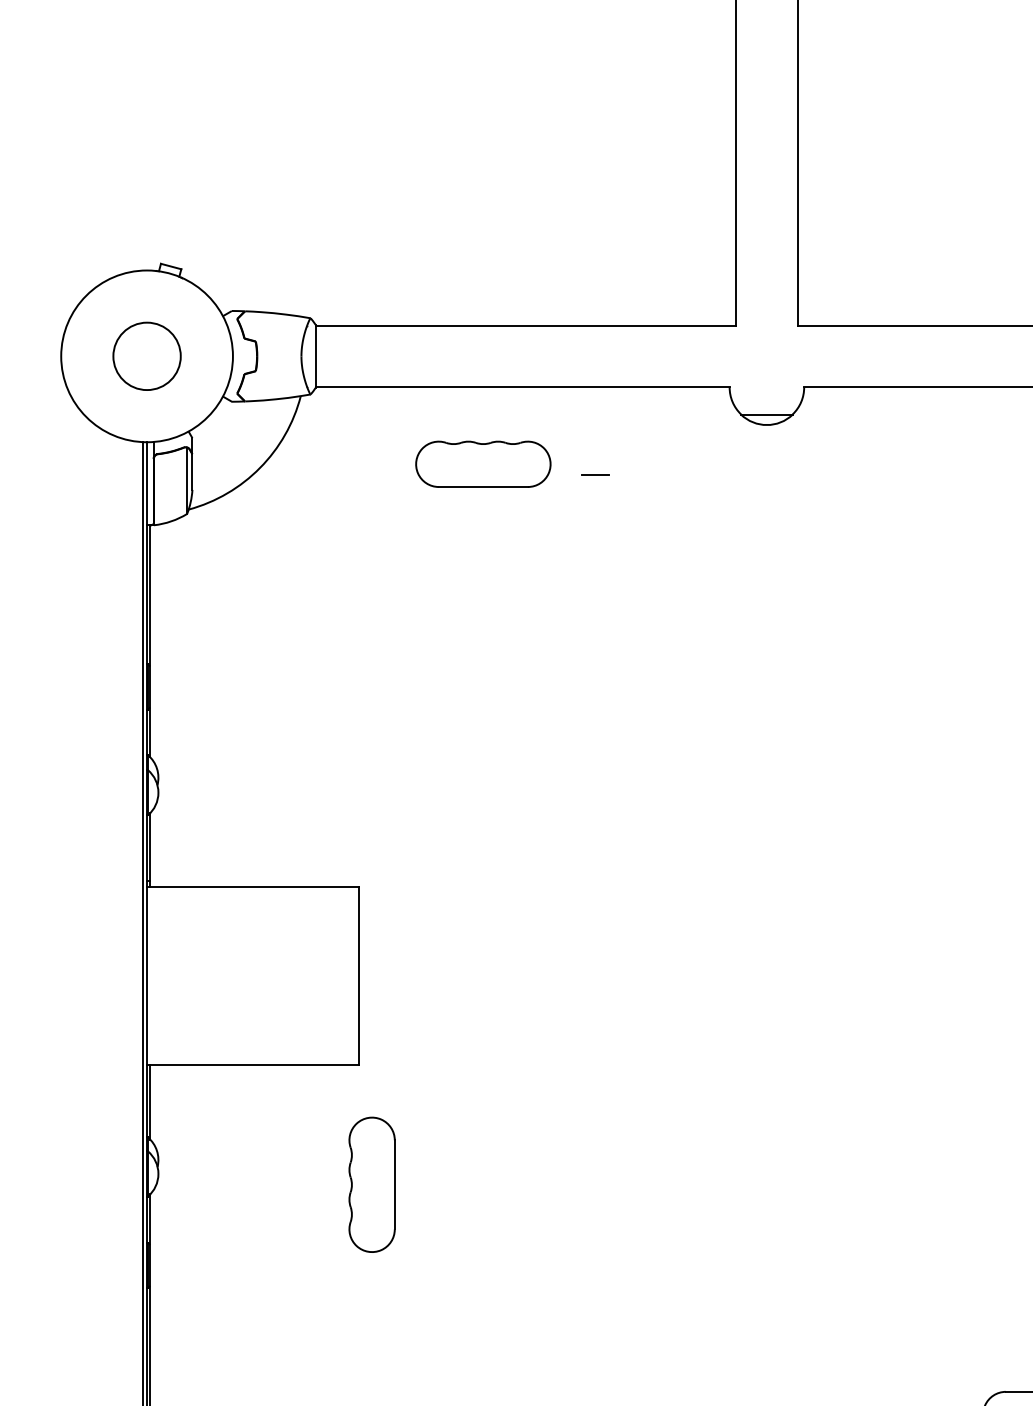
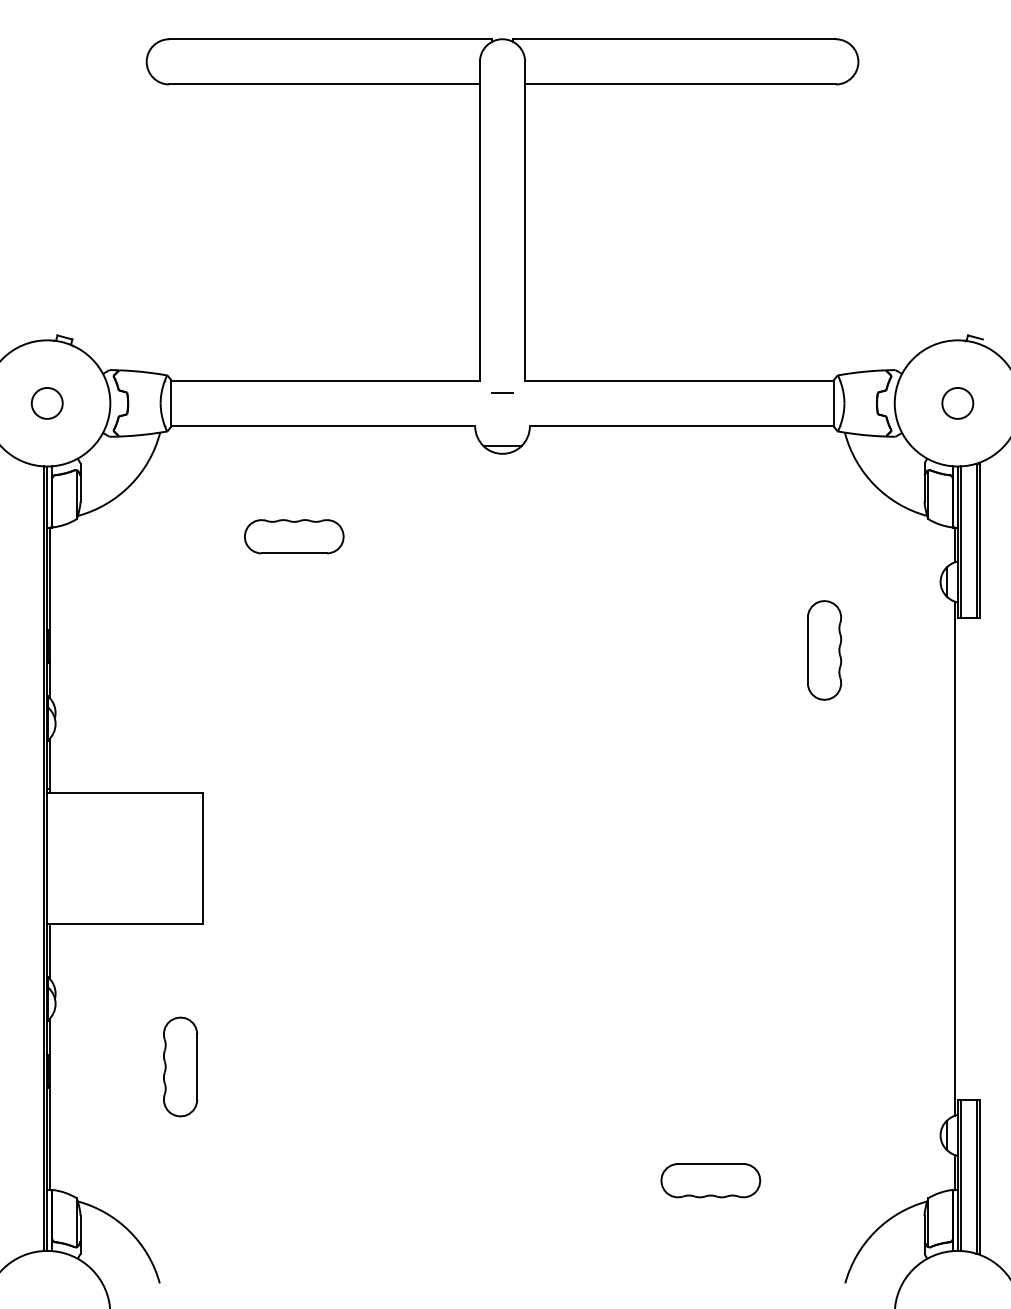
circle: (146, 355) -> (46, 402), size x0.62
part: (483, 464) -> (294, 536), moved
line: (595, 473) -> (502, 392), moved
part: (372, 1184) -> (180, 1066), moved

